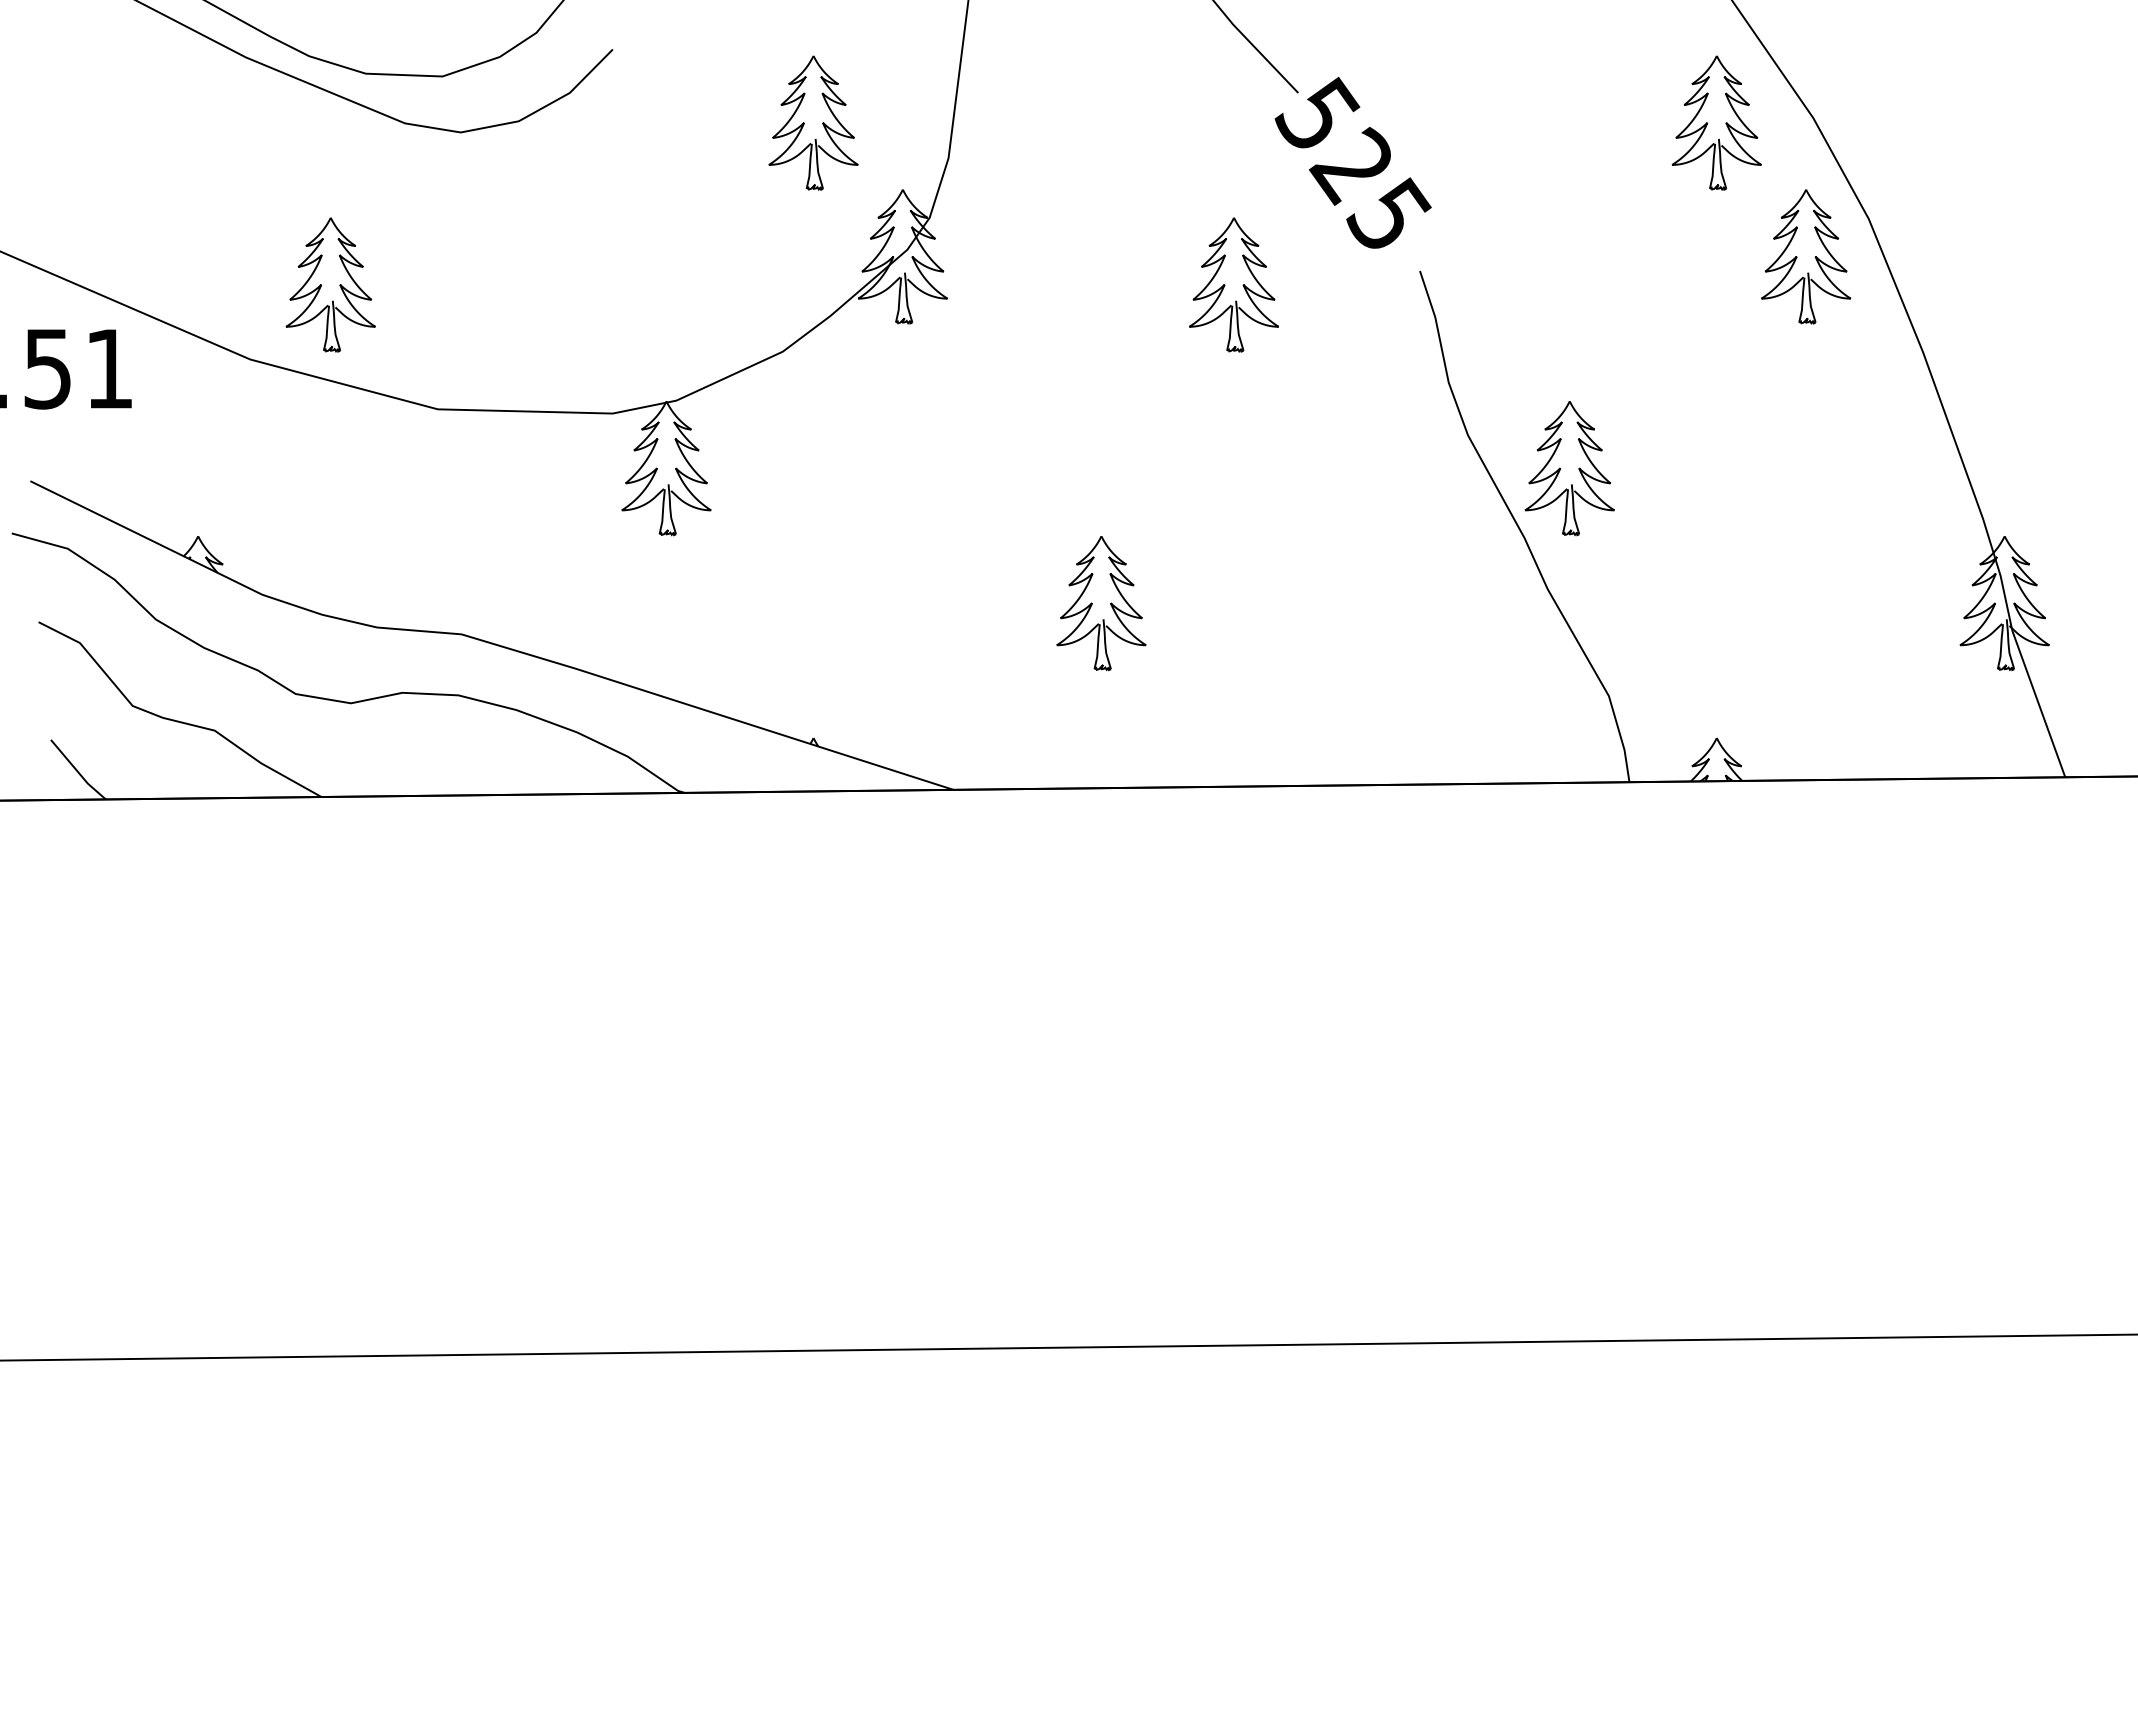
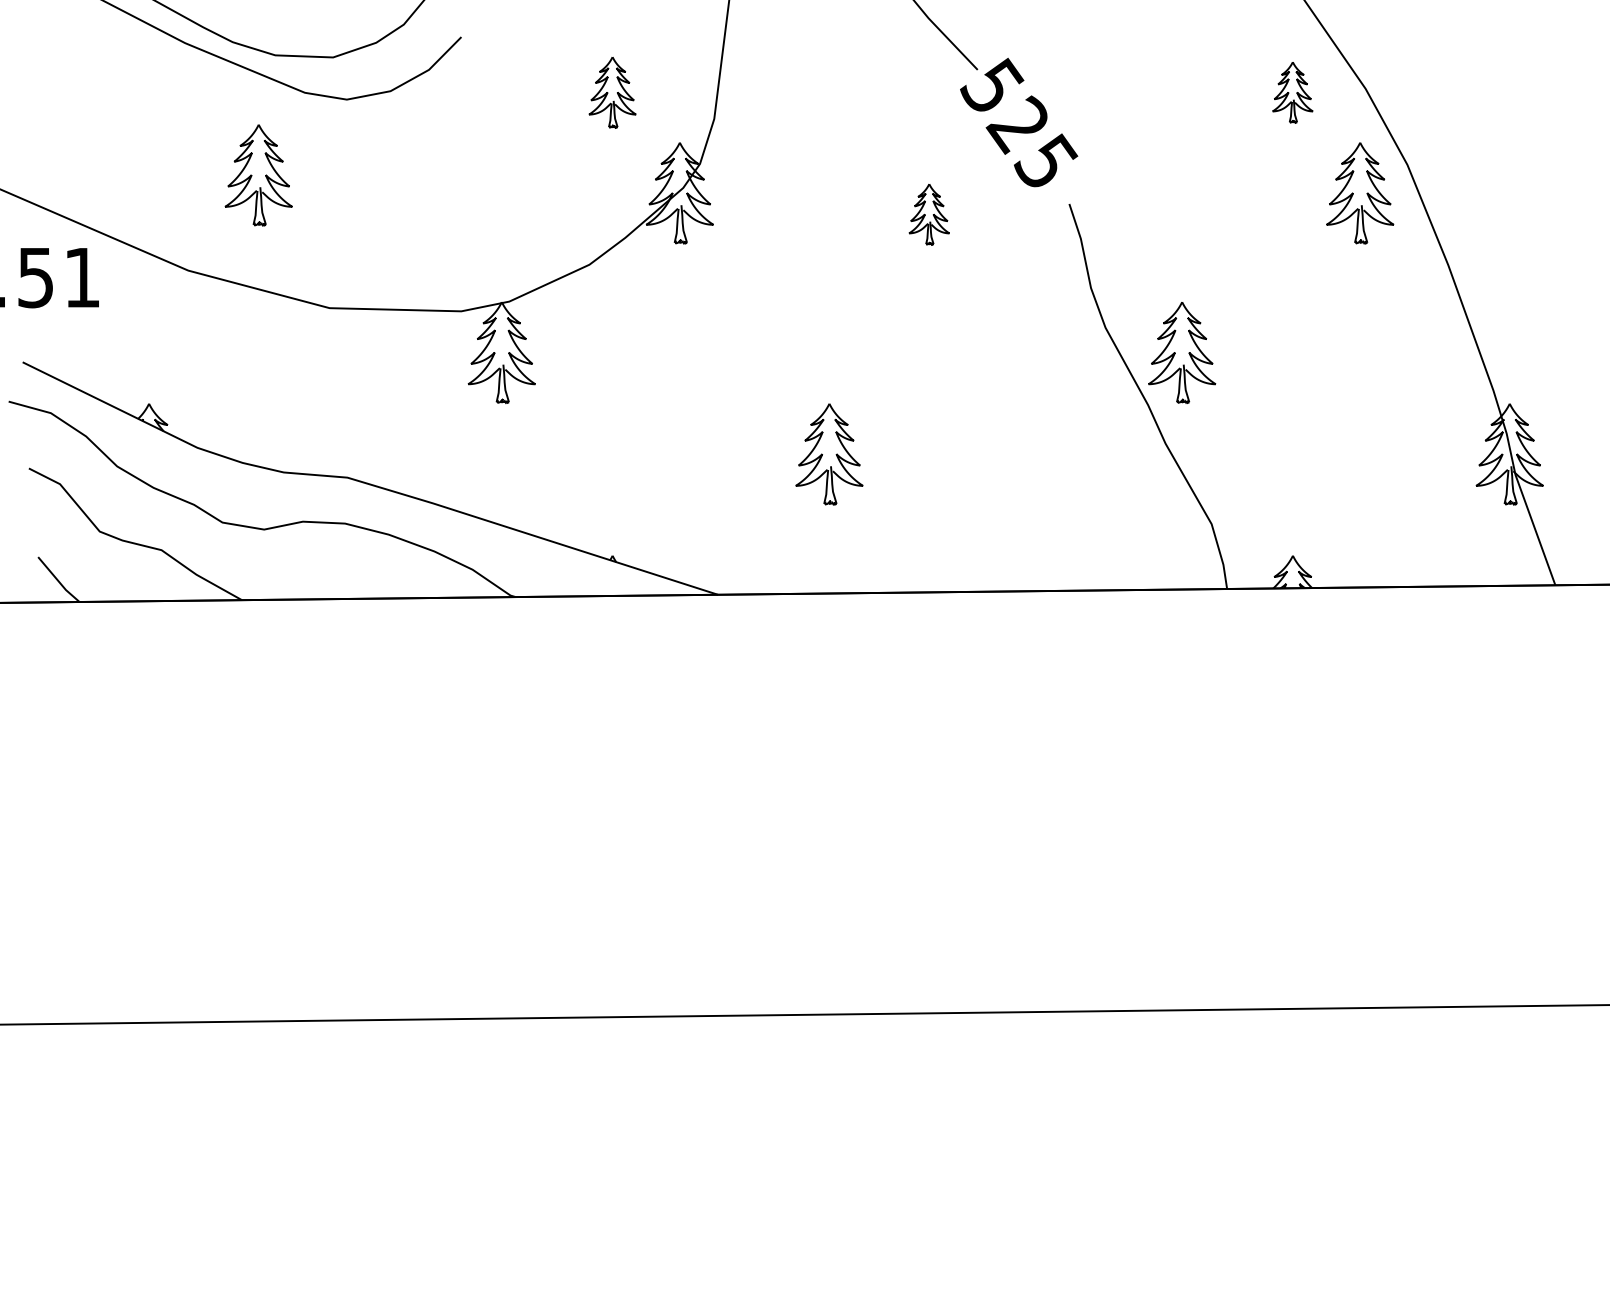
part: (813, 122) -> (612, 92), size x0.7
part: (1716, 122) -> (1292, 92), size x0.6
part: (330, 284) -> (258, 174), moved
part: (1233, 284) -> (928, 214), size x0.6

